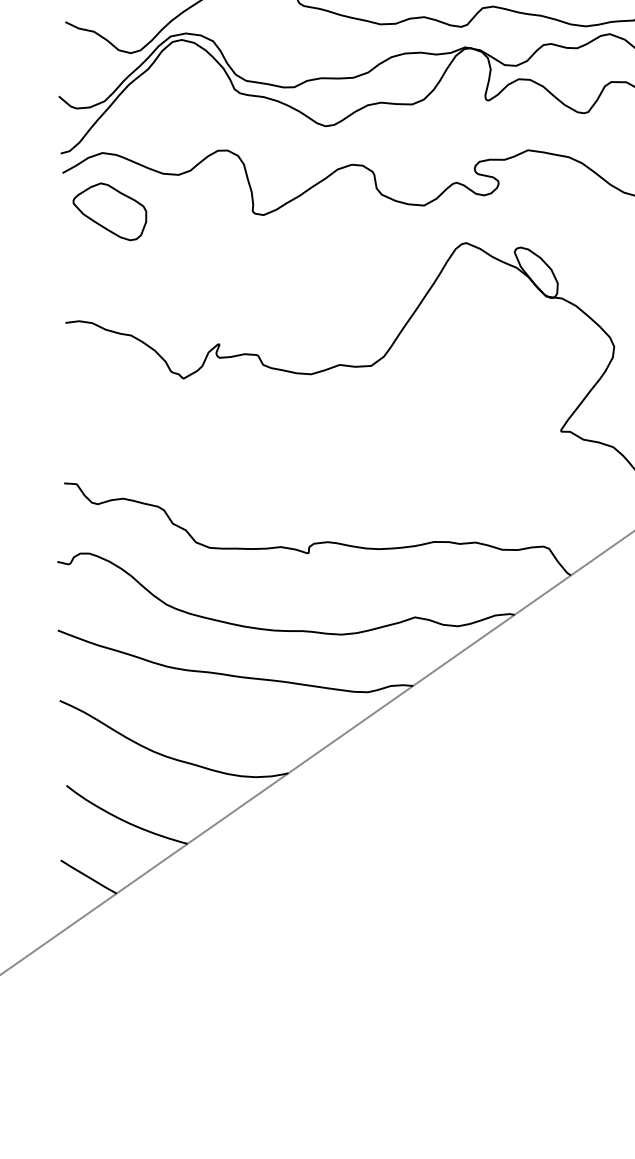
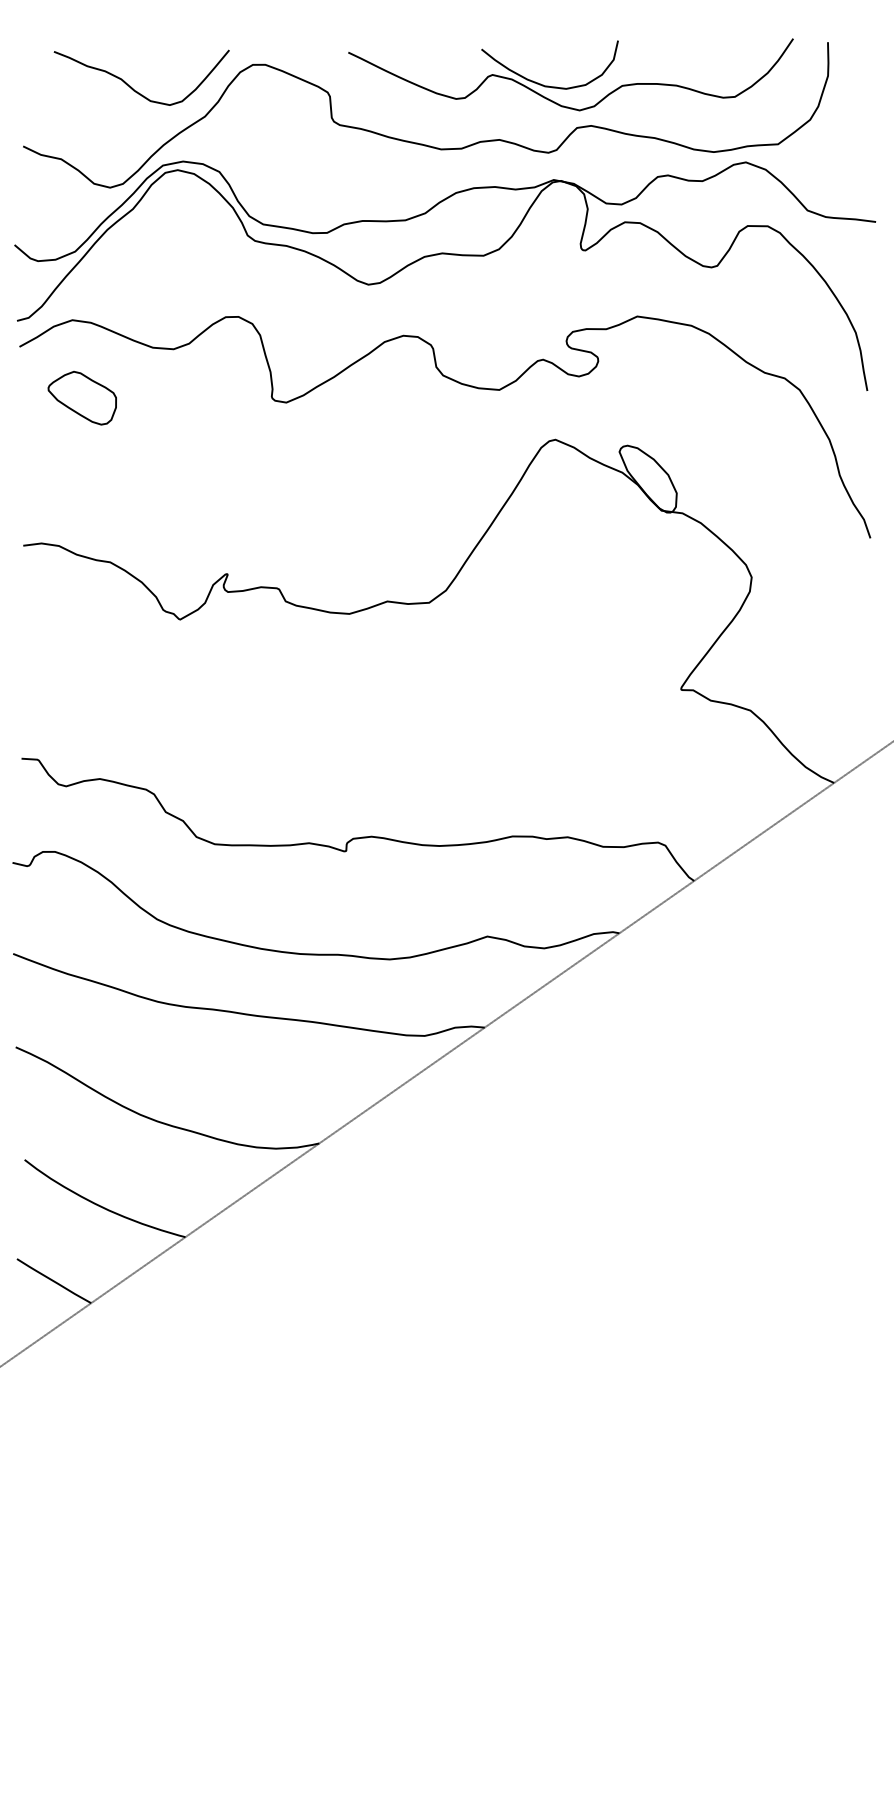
part: (110, 211) -> (82, 397), size x0.7

